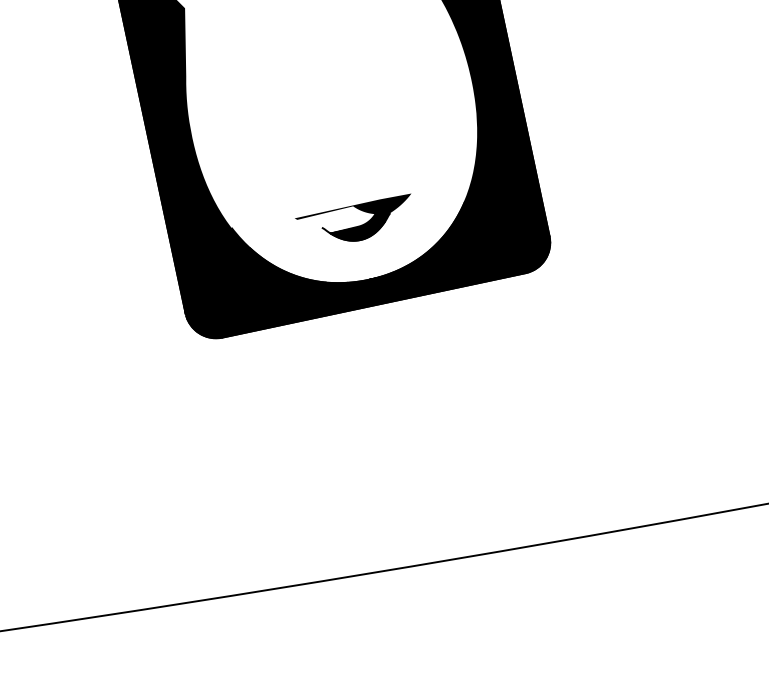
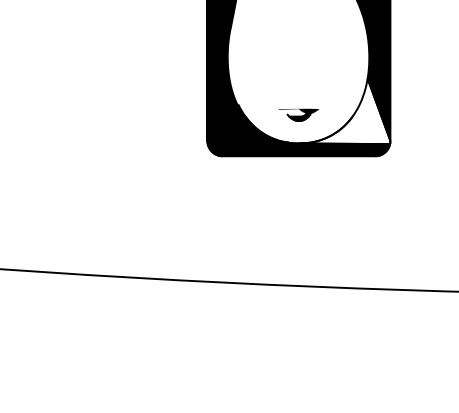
fill: (445, 197) -> (344, 111), removed
part: (355, 224) -> (298, 115), size x0.7

